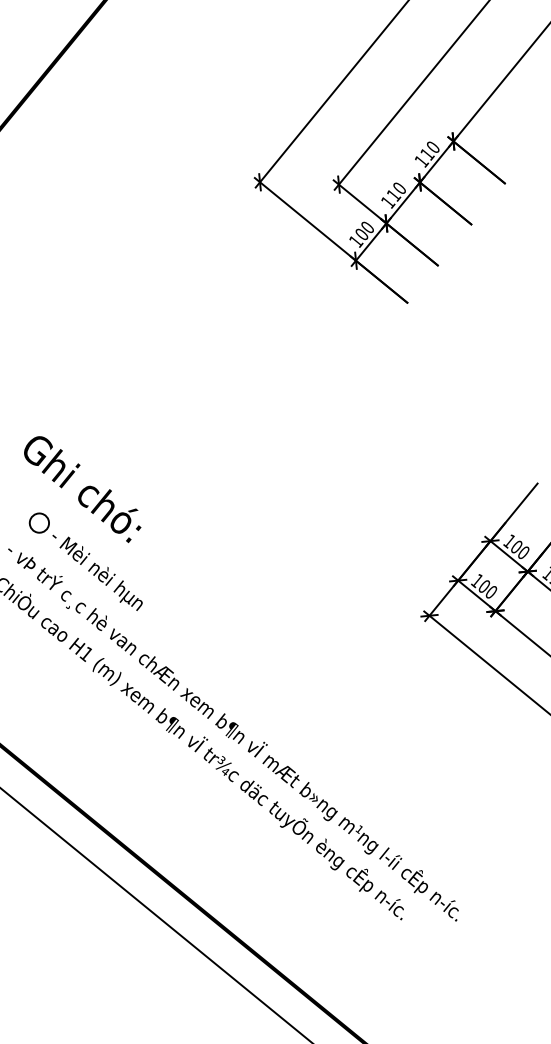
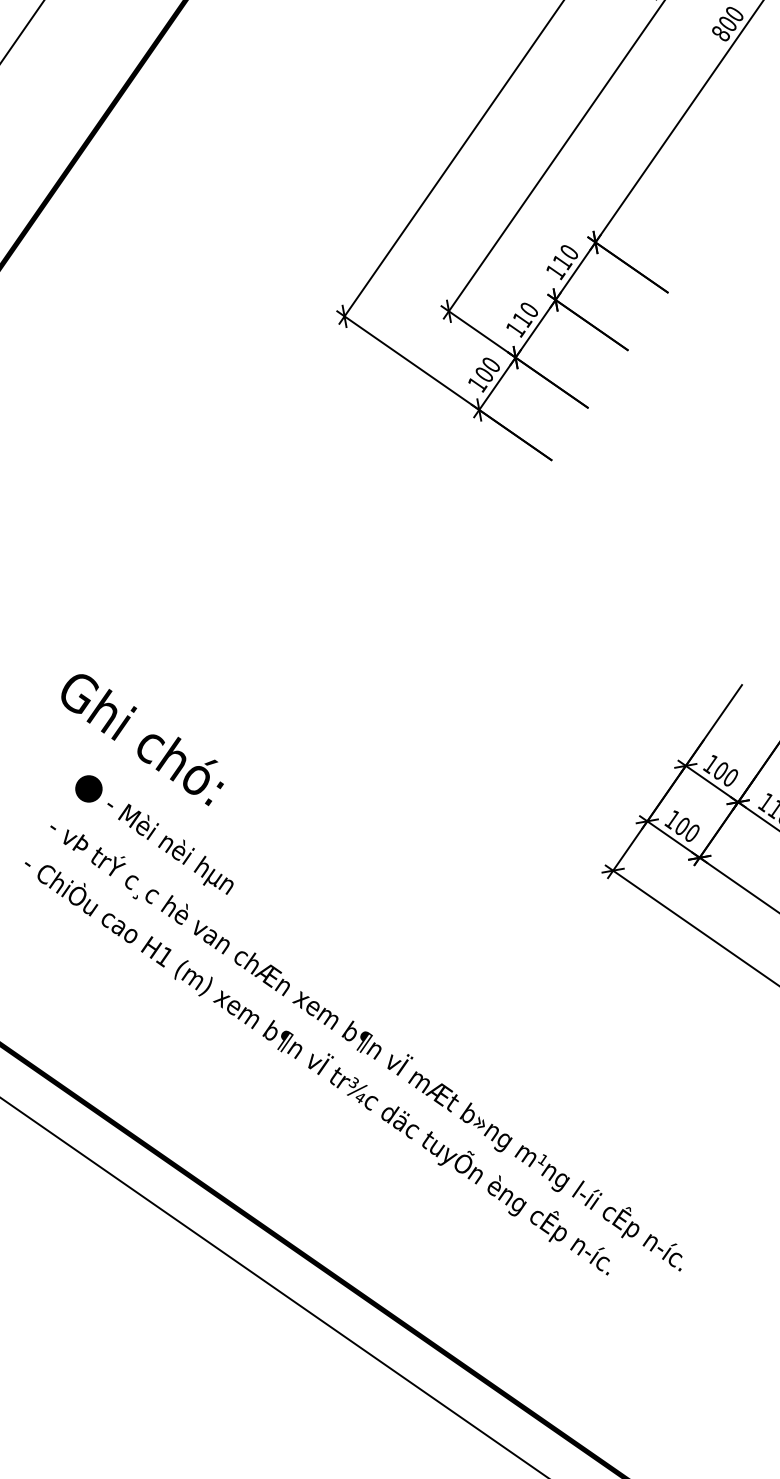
fill: (39, 522) -> (88, 788), added

